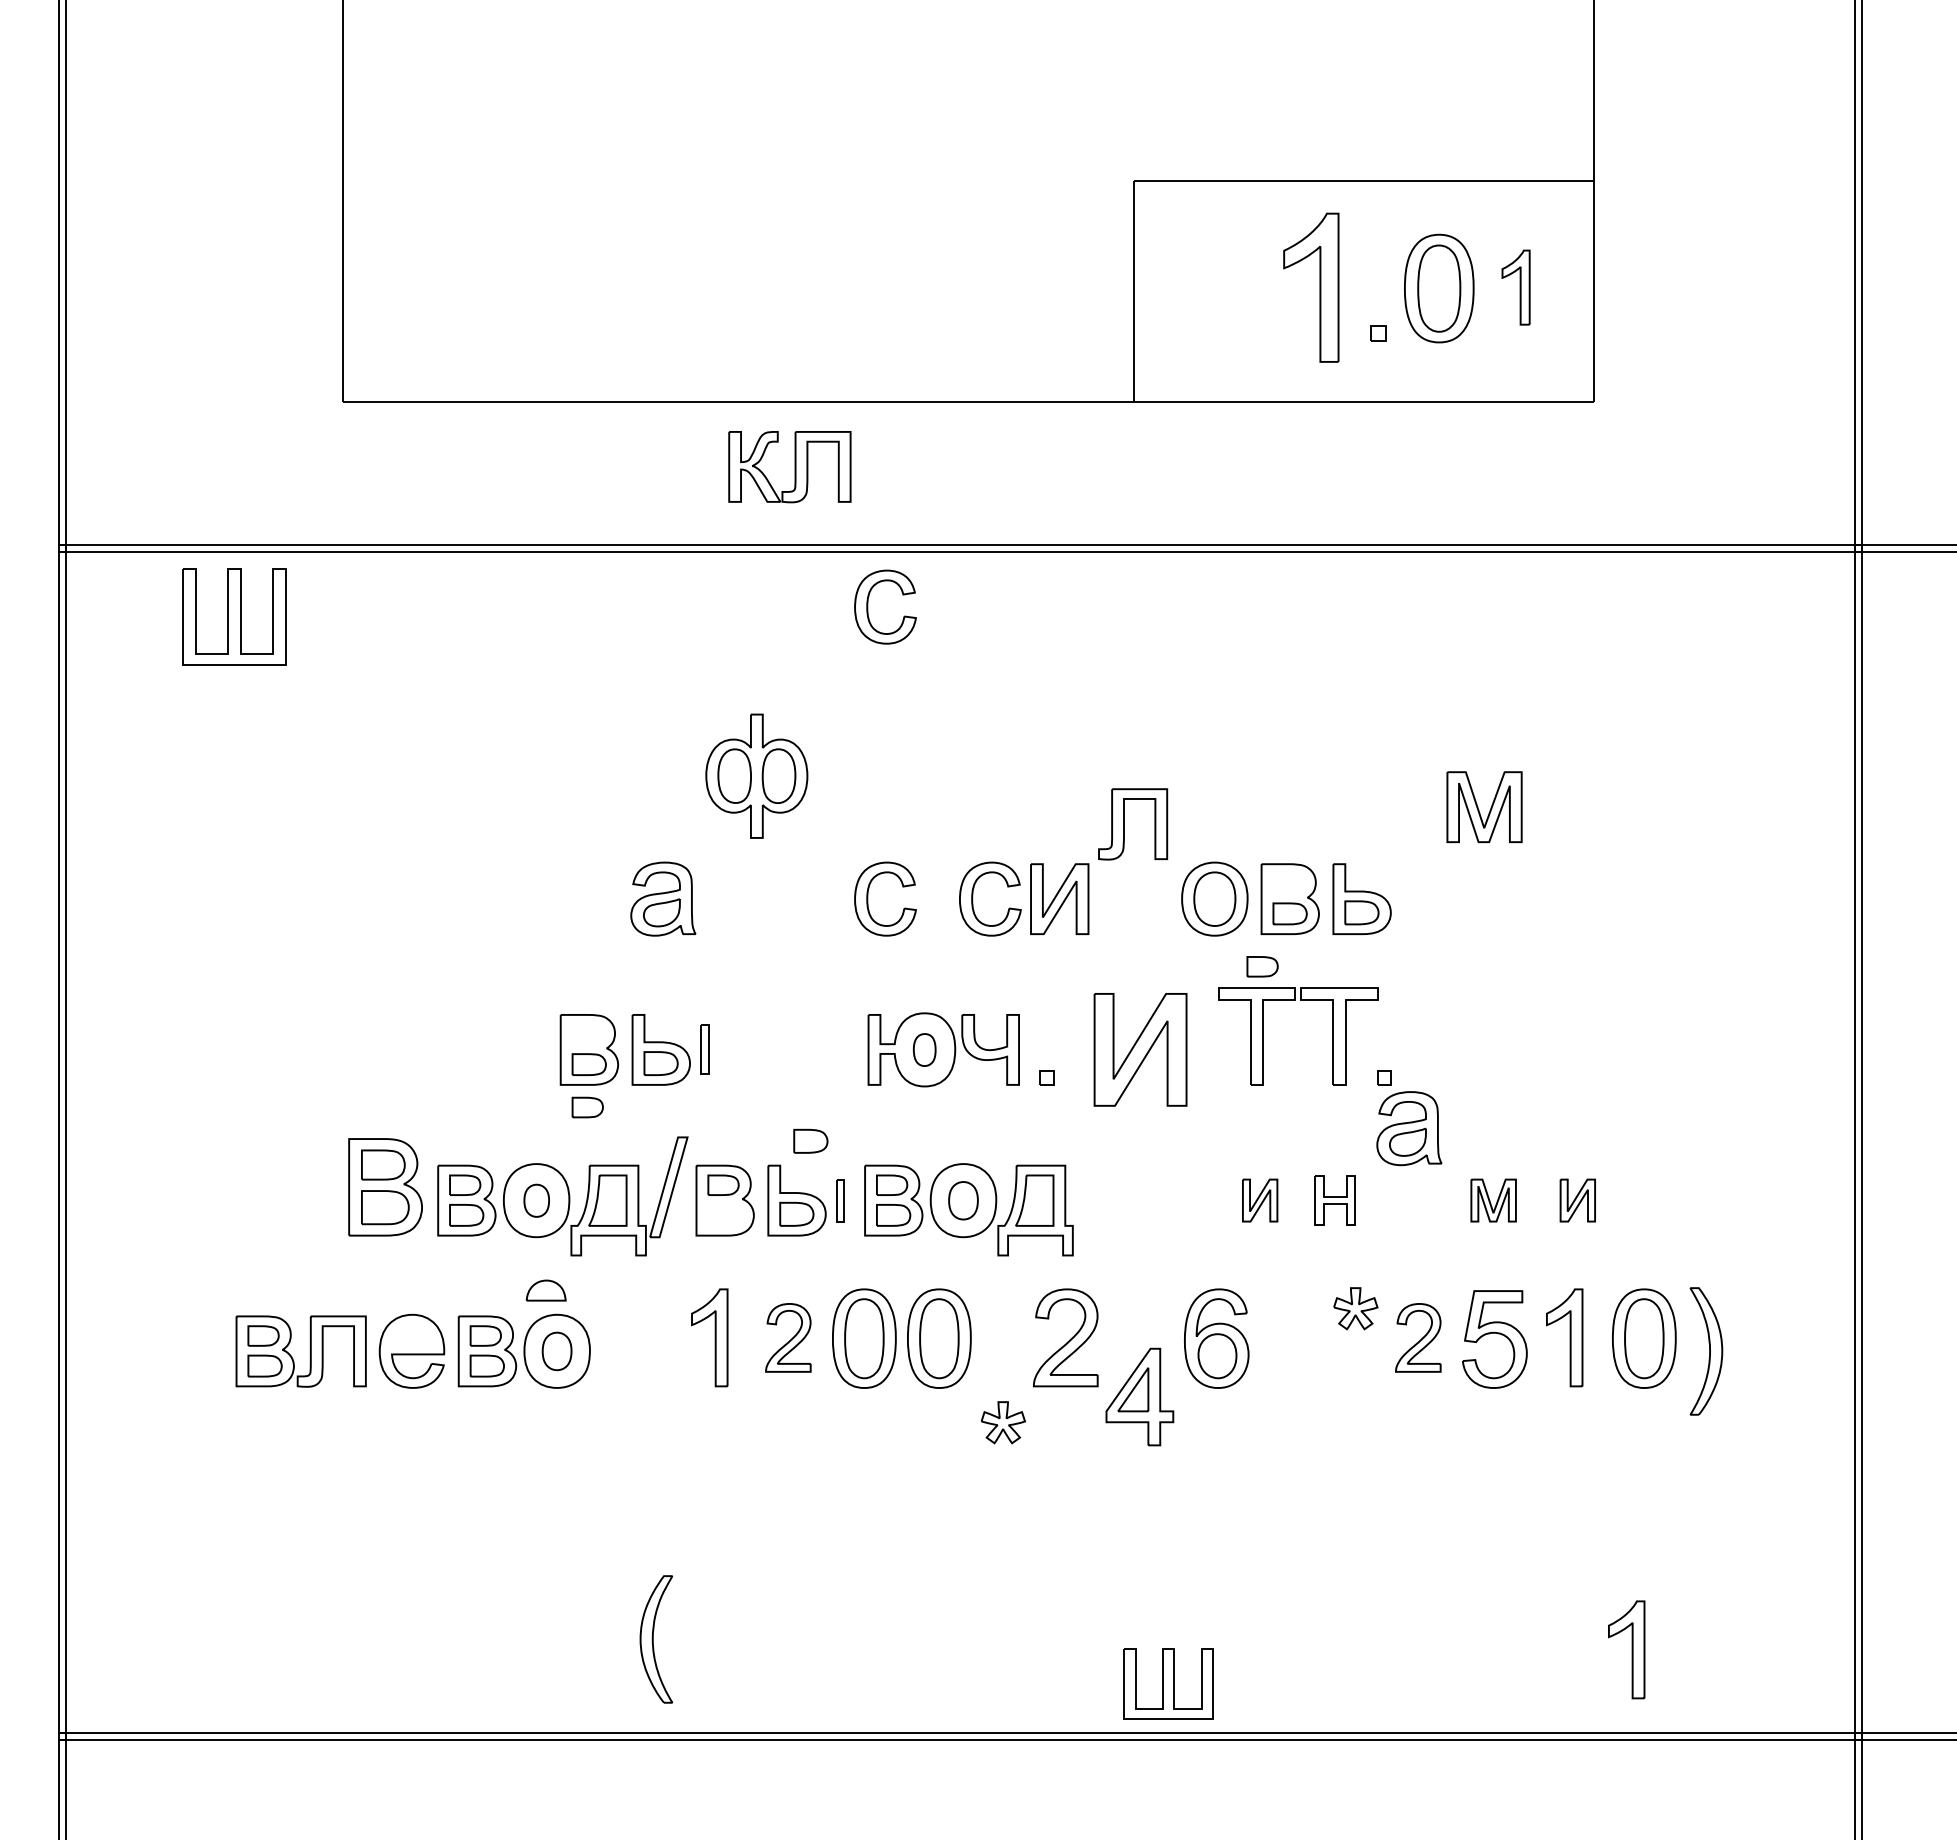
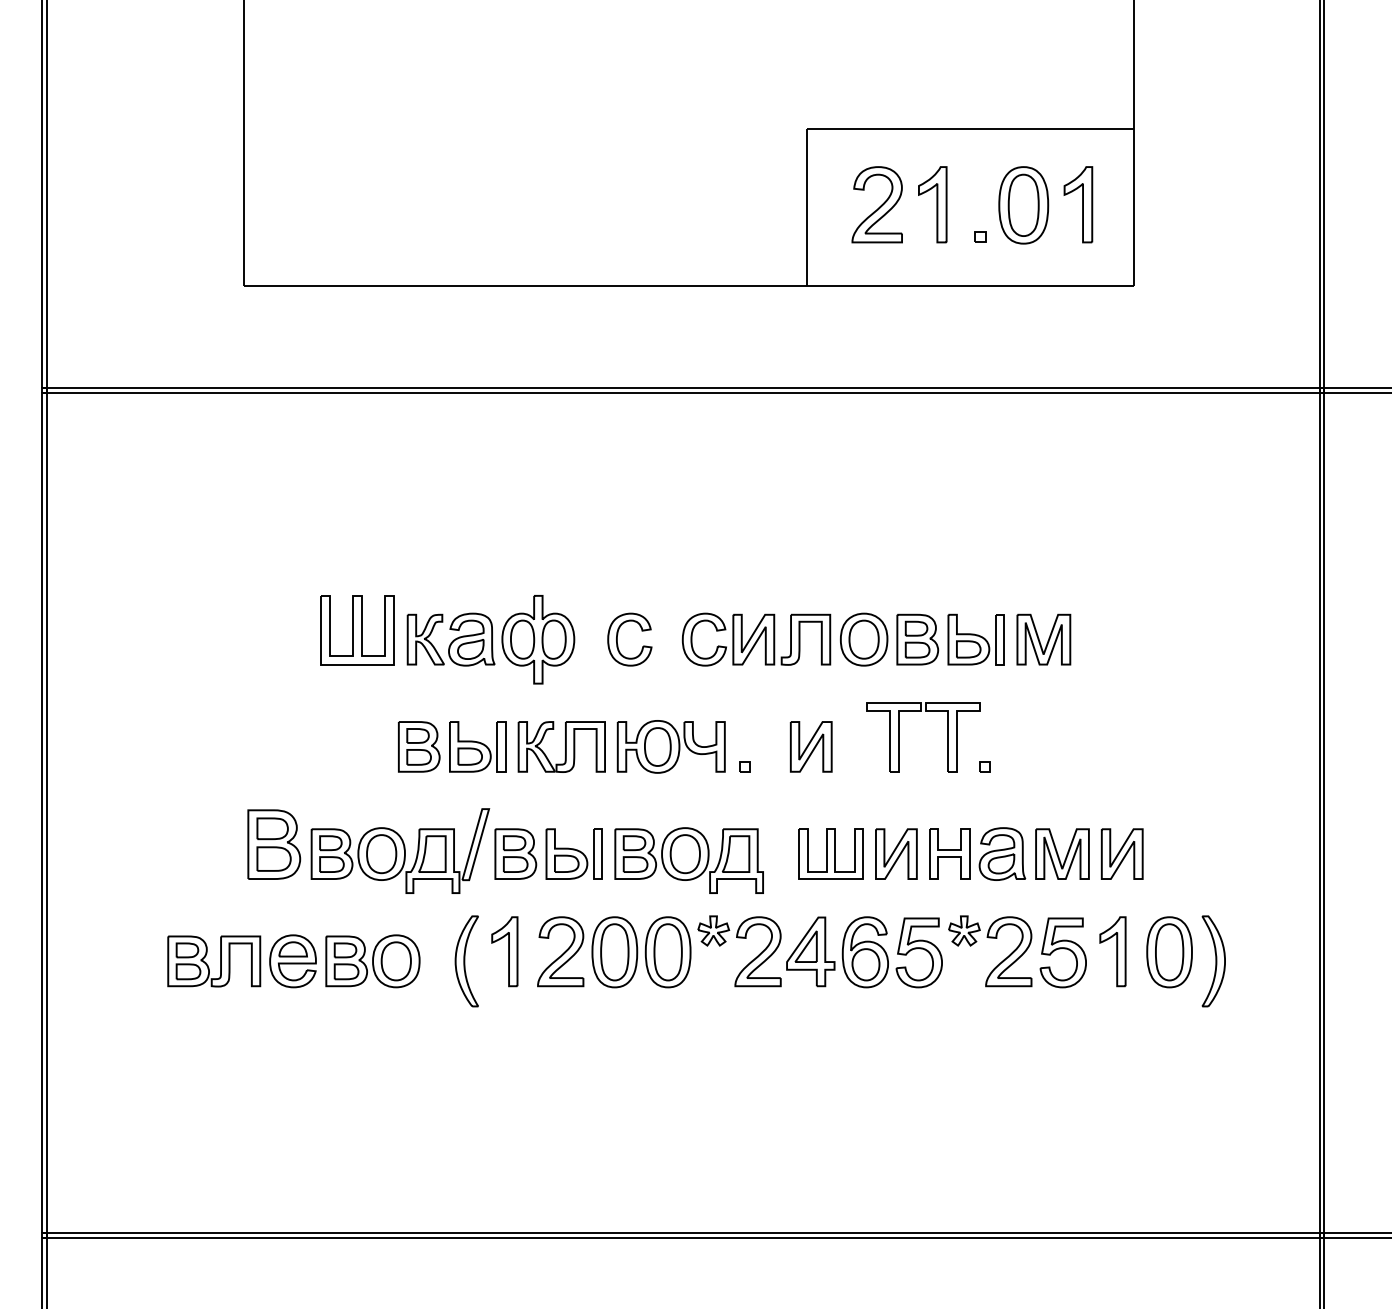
part: (1233, 287) -> (877, 204), added
part: (1311, 287) -> (932, 204), size x0.71
part: (1515, 287) -> (1077, 204), size x1.43
part: (789, 467) -> (561, 747), moved
part: (868, 606) -> (617, 431), removed
part: (234, 616) -> (357, 629), moved
part: (756, 775) -> (538, 639), moved
part: (1484, 806) -> (1043, 639), moved
part: (1124, 824) -> (799, 639), moved
part: (598, 898) -> (425, 639), added
part: (1405, 898) -> (999, 639), added
part: (1262, 966) -> (916, 628), moved
part: (704, 1049) -> (501, 746), size x1.43
part: (924, 1049) -> (657, 746), size x1.67
part: (1140, 1049) -> (811, 746), size x0.62
part: (587, 1107) -> (417, 735), moved
part: (1409, 1128) -> (1002, 854), moved
part: (810, 1140) -> (576, 811), removed
part: (536, 1200) -> (381, 854), size x1.67
part: (840, 1200) -> (597, 854), size x1.67
part: (963, 1200) -> (685, 854), size x1.43
part: (1259, 1200) -> (895, 854), size x1.67
part: (1334, 1200) -> (949, 854), size x1.43
part: (1493, 1200) -> (1062, 854), size x1.67
part: (1577, 1200) -> (1122, 854), size x1.67
part: (724, 1215) -> (515, 864), added
part: (545, 1290) -> (292, 949), moved
part: (788, 1337) -> (560, 951), size x1.43
part: (1418, 1337) -> (1008, 951), size x1.43
part: (1292, 1339) -> (919, 952), added
part: (556, 1351) -> (395, 961), size x1.43
part: (1139, 1396) -> (810, 951), moved
part: (1002, 1422) -> (713, 930), moved
part: (656, 1639) -> (466, 961), moved
part: (1626, 1649) -> (1156, 1173), removed
part: (1168, 1683) -> (831, 854), moved

